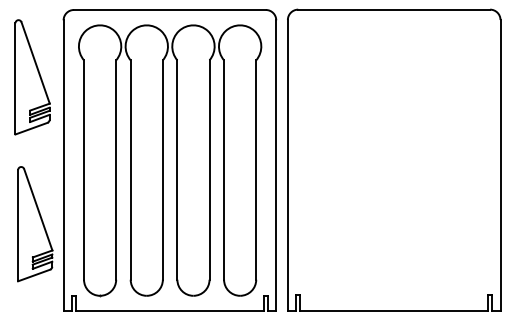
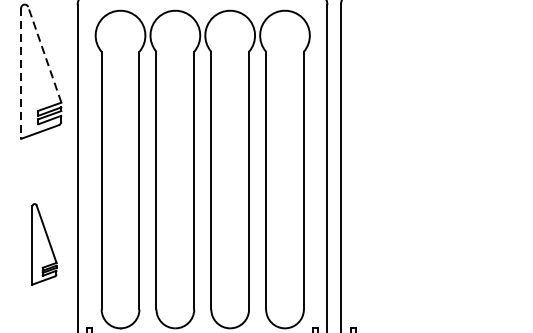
line: (35, 62) -> (44, 54), solid -> dashed
line: (15, 78) -> (21, 73), solid -> dashed
part: (35, 224) -> (44, 244), size x0.6

